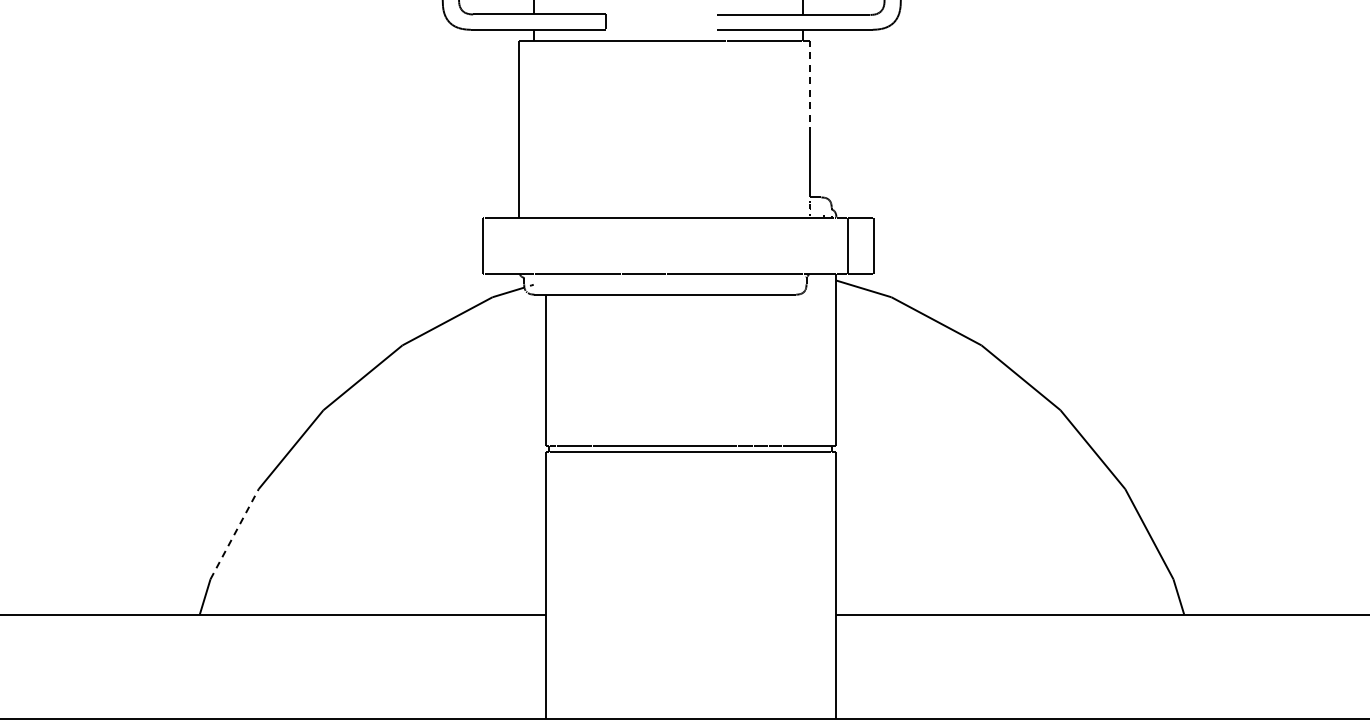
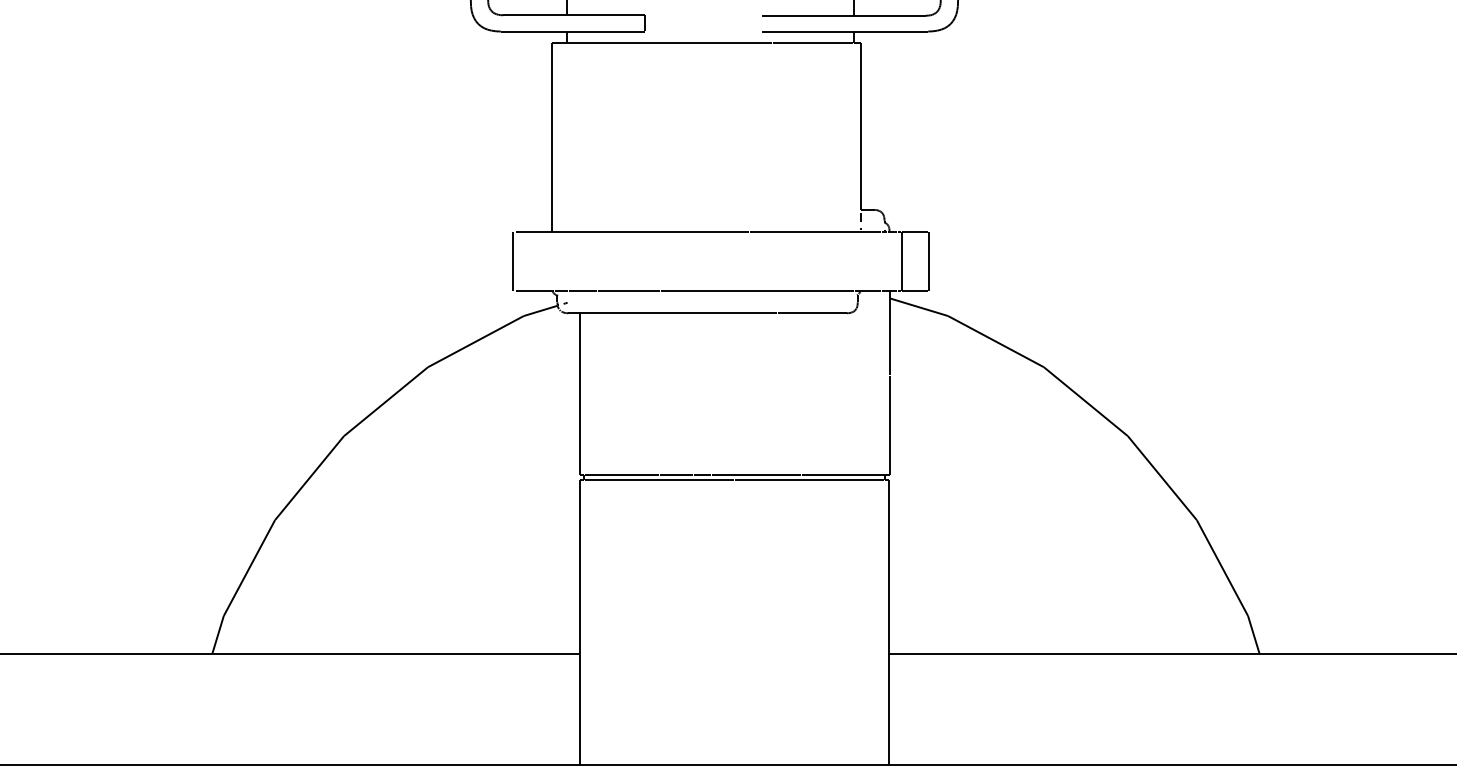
line: (809, 87) -> (860, 92), dashed -> solid
line: (234, 533) -> (249, 567), dashed -> solid

